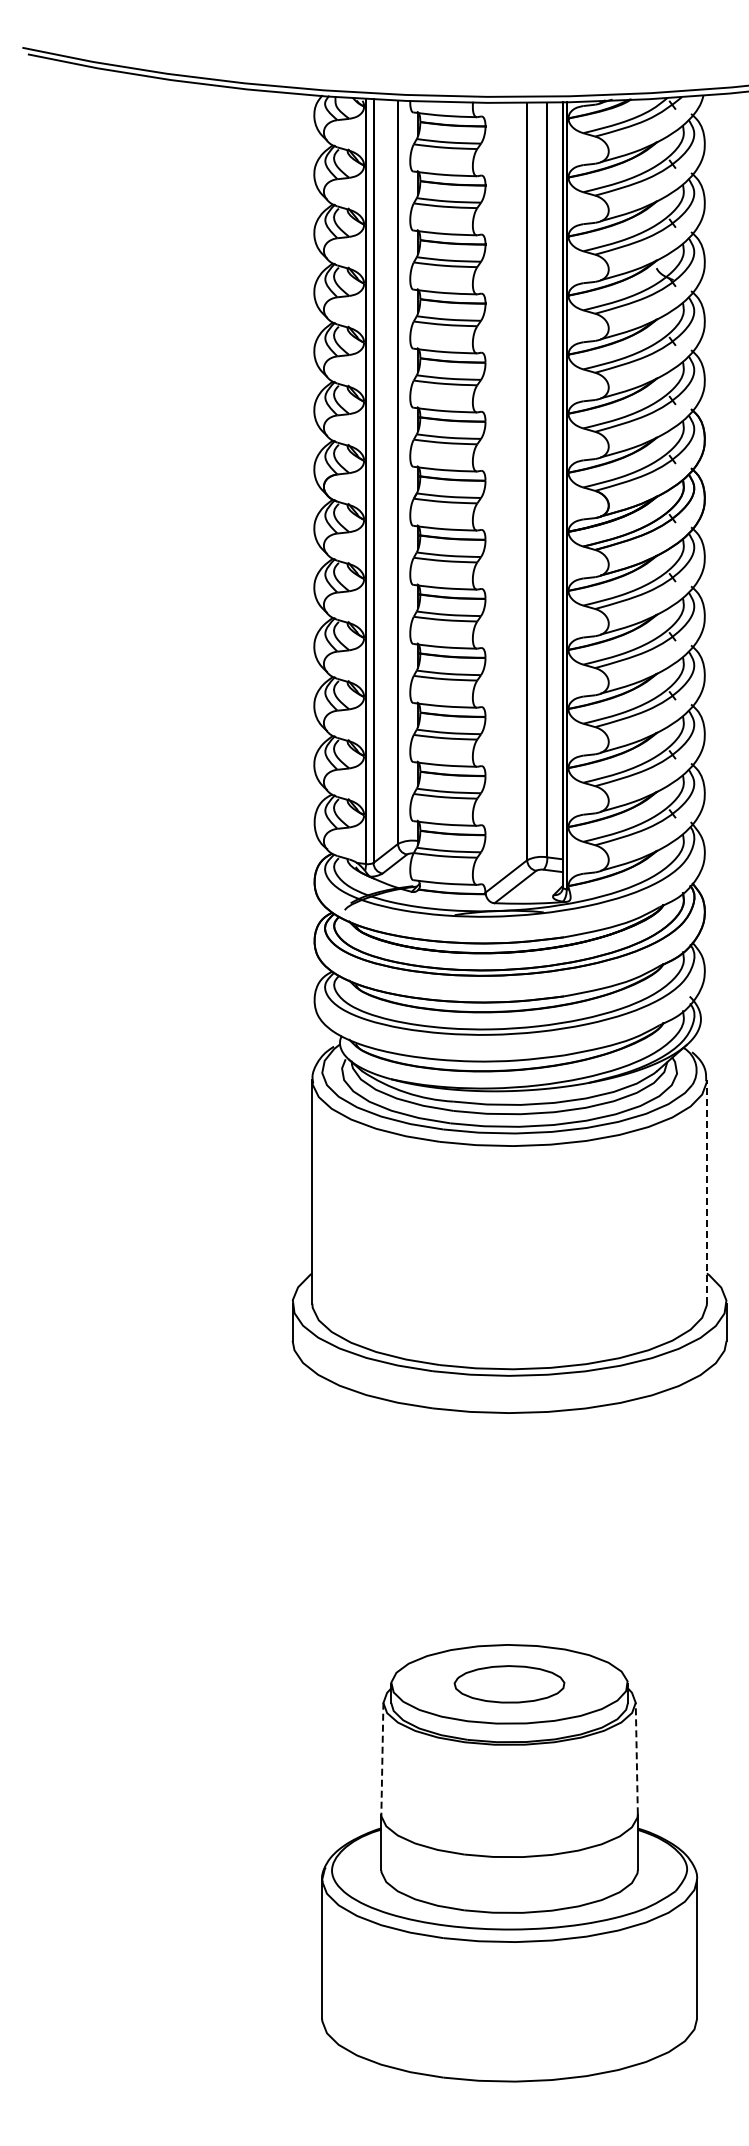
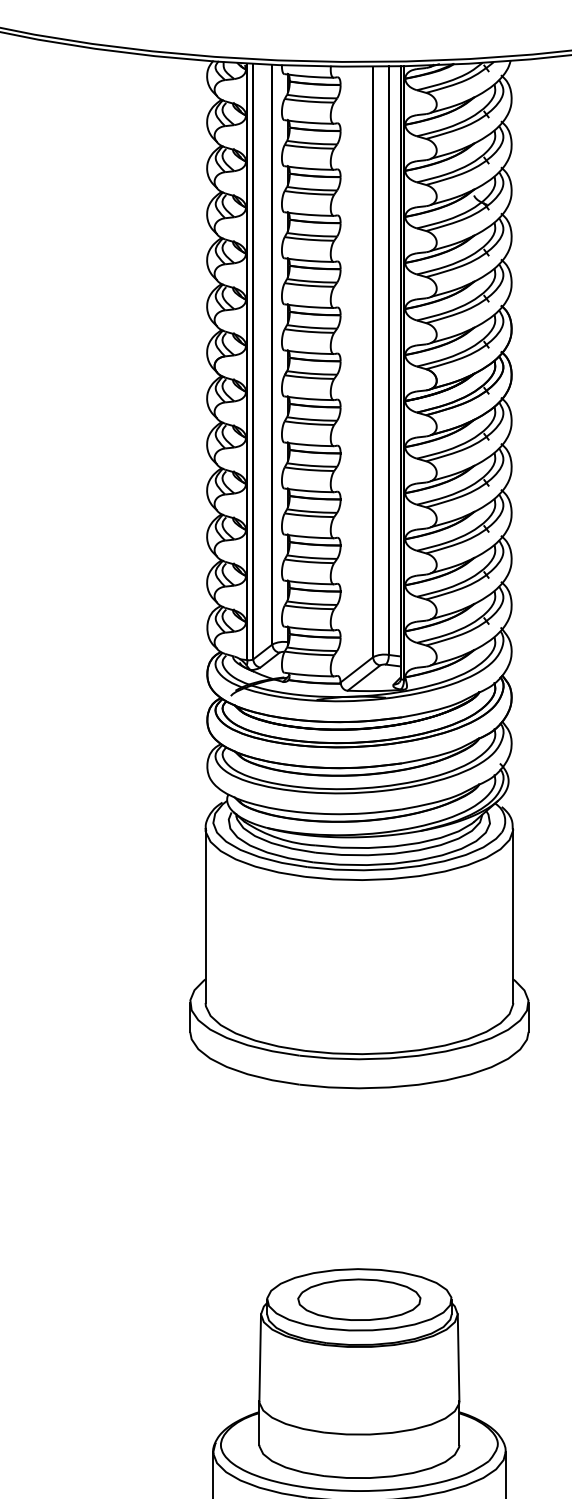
line: (706, 1191) -> (512, 915), dashed -> solid
part: (509, 1684) -> (359, 1299), size x1.43
line: (382, 1758) -> (260, 1357), dashed -> solid
line: (636, 1758) -> (458, 1357), dashed -> solid

